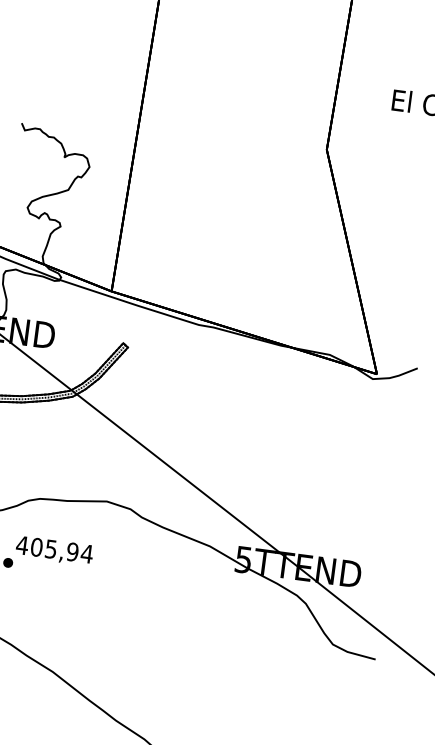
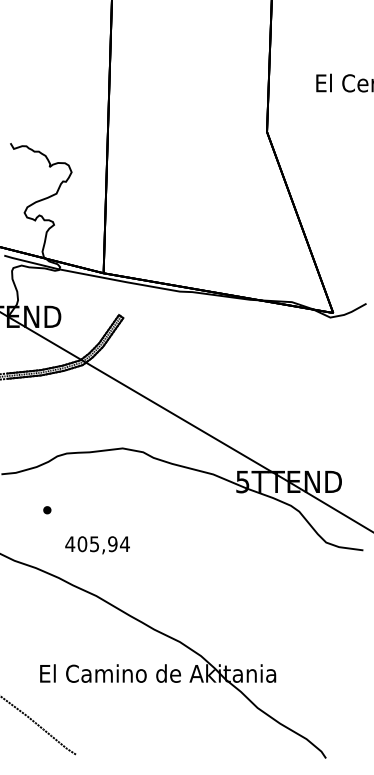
text: (54, 551) -> (97, 545), moved

